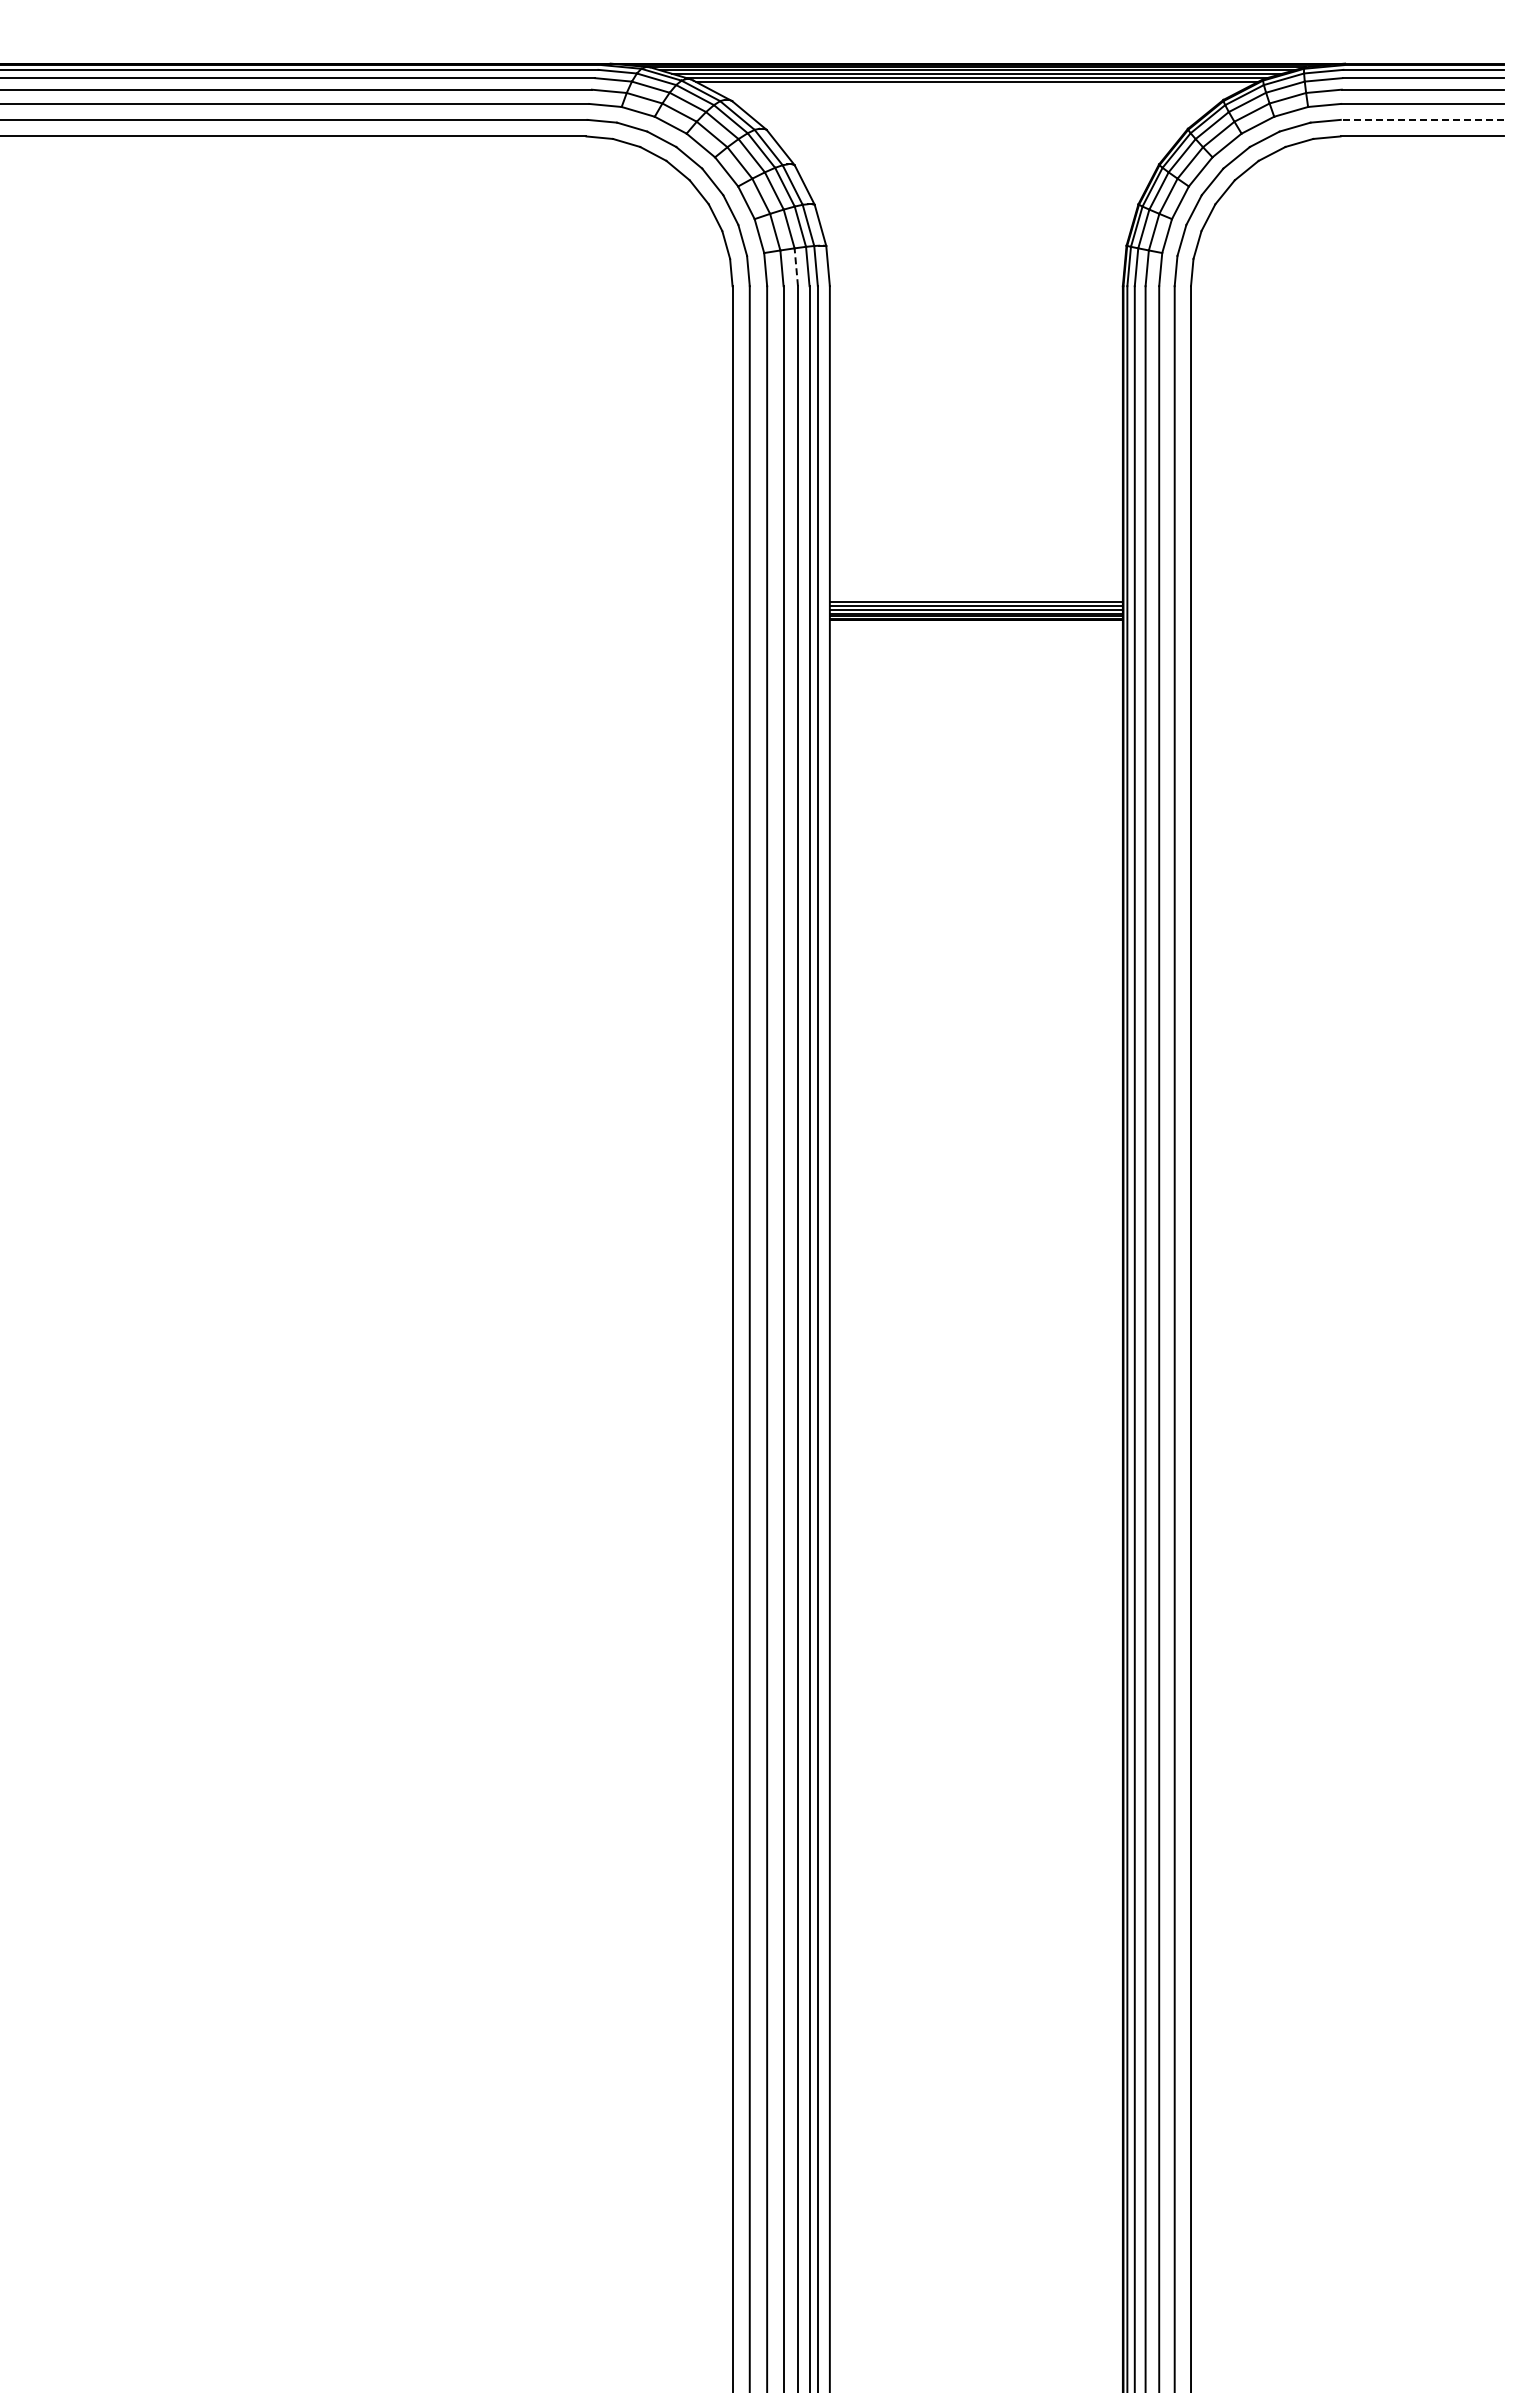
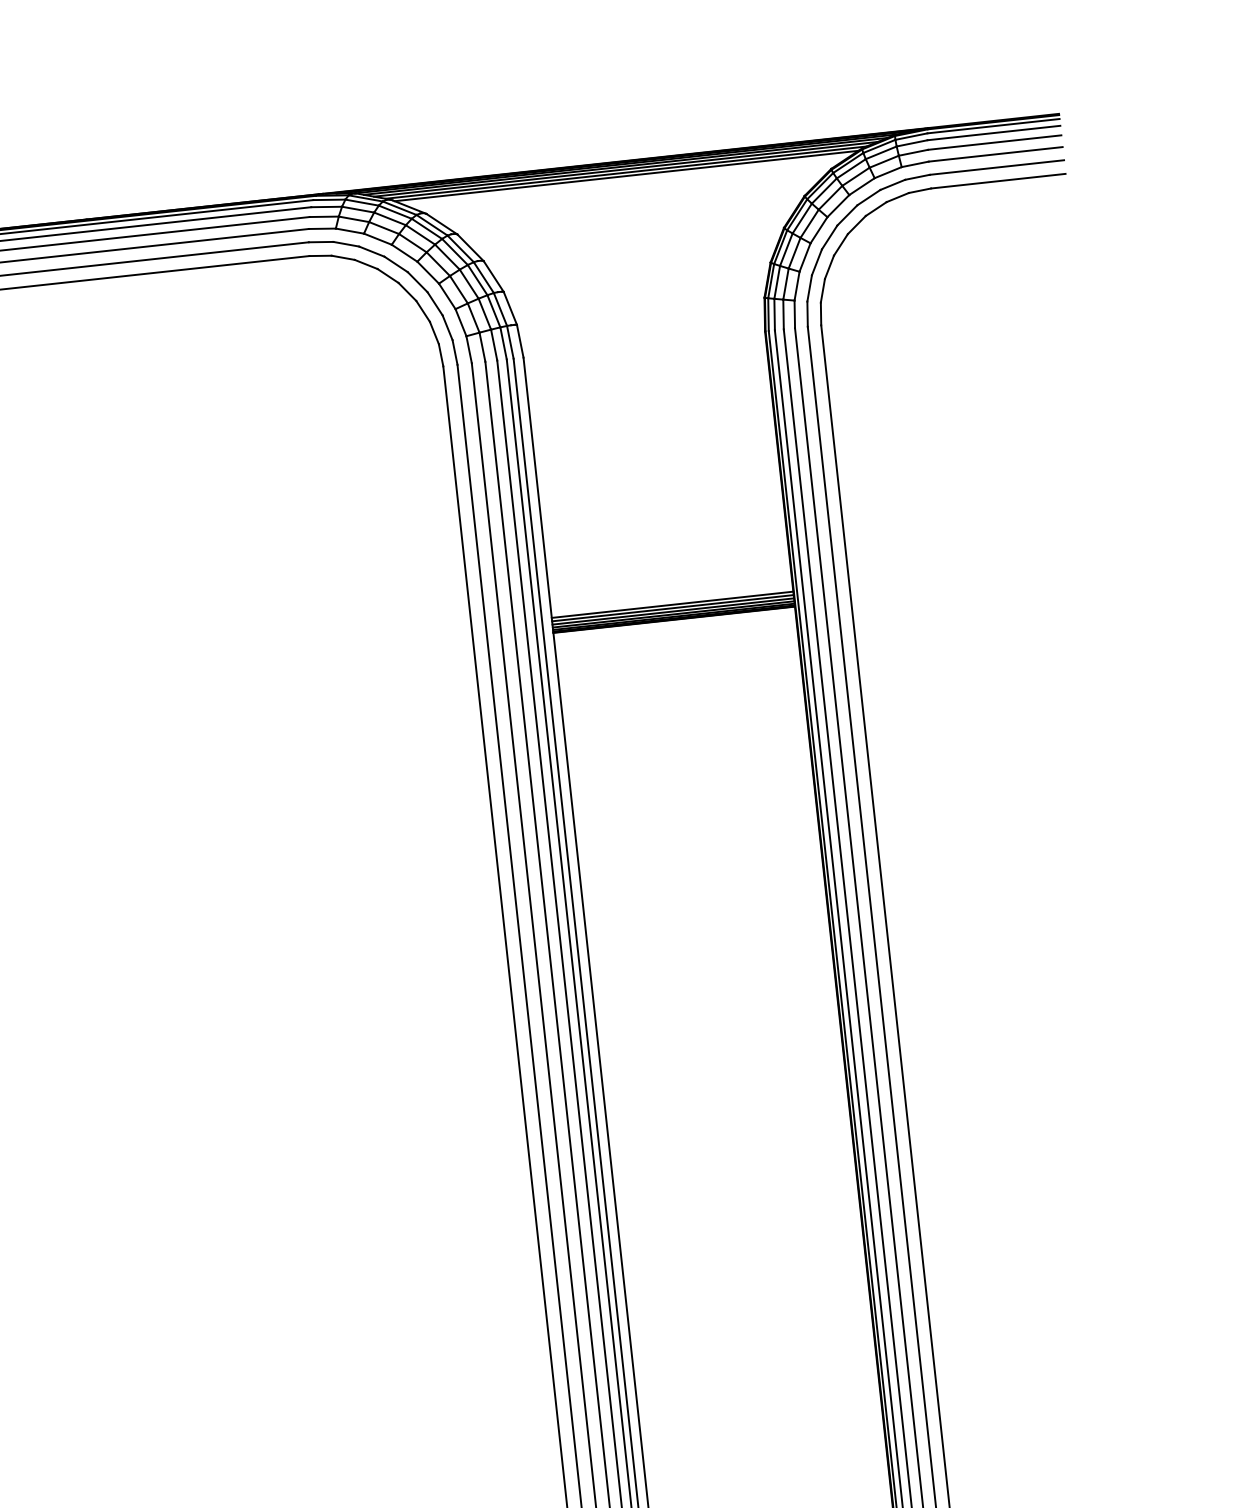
line: (1421, 119) -> (996, 167), dashed -> solid
line: (796, 266) -> (494, 344), dashed -> solid

